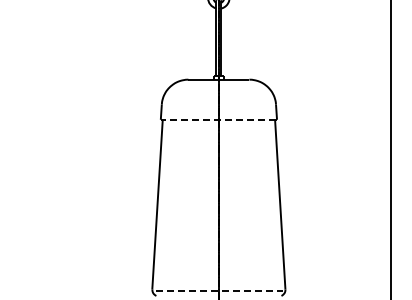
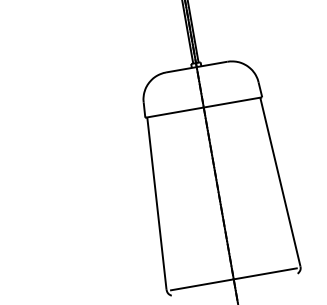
line: (218, 119) -> (203, 107), dashed -> solid
line: (219, 290) -> (234, 279), dashed -> solid

